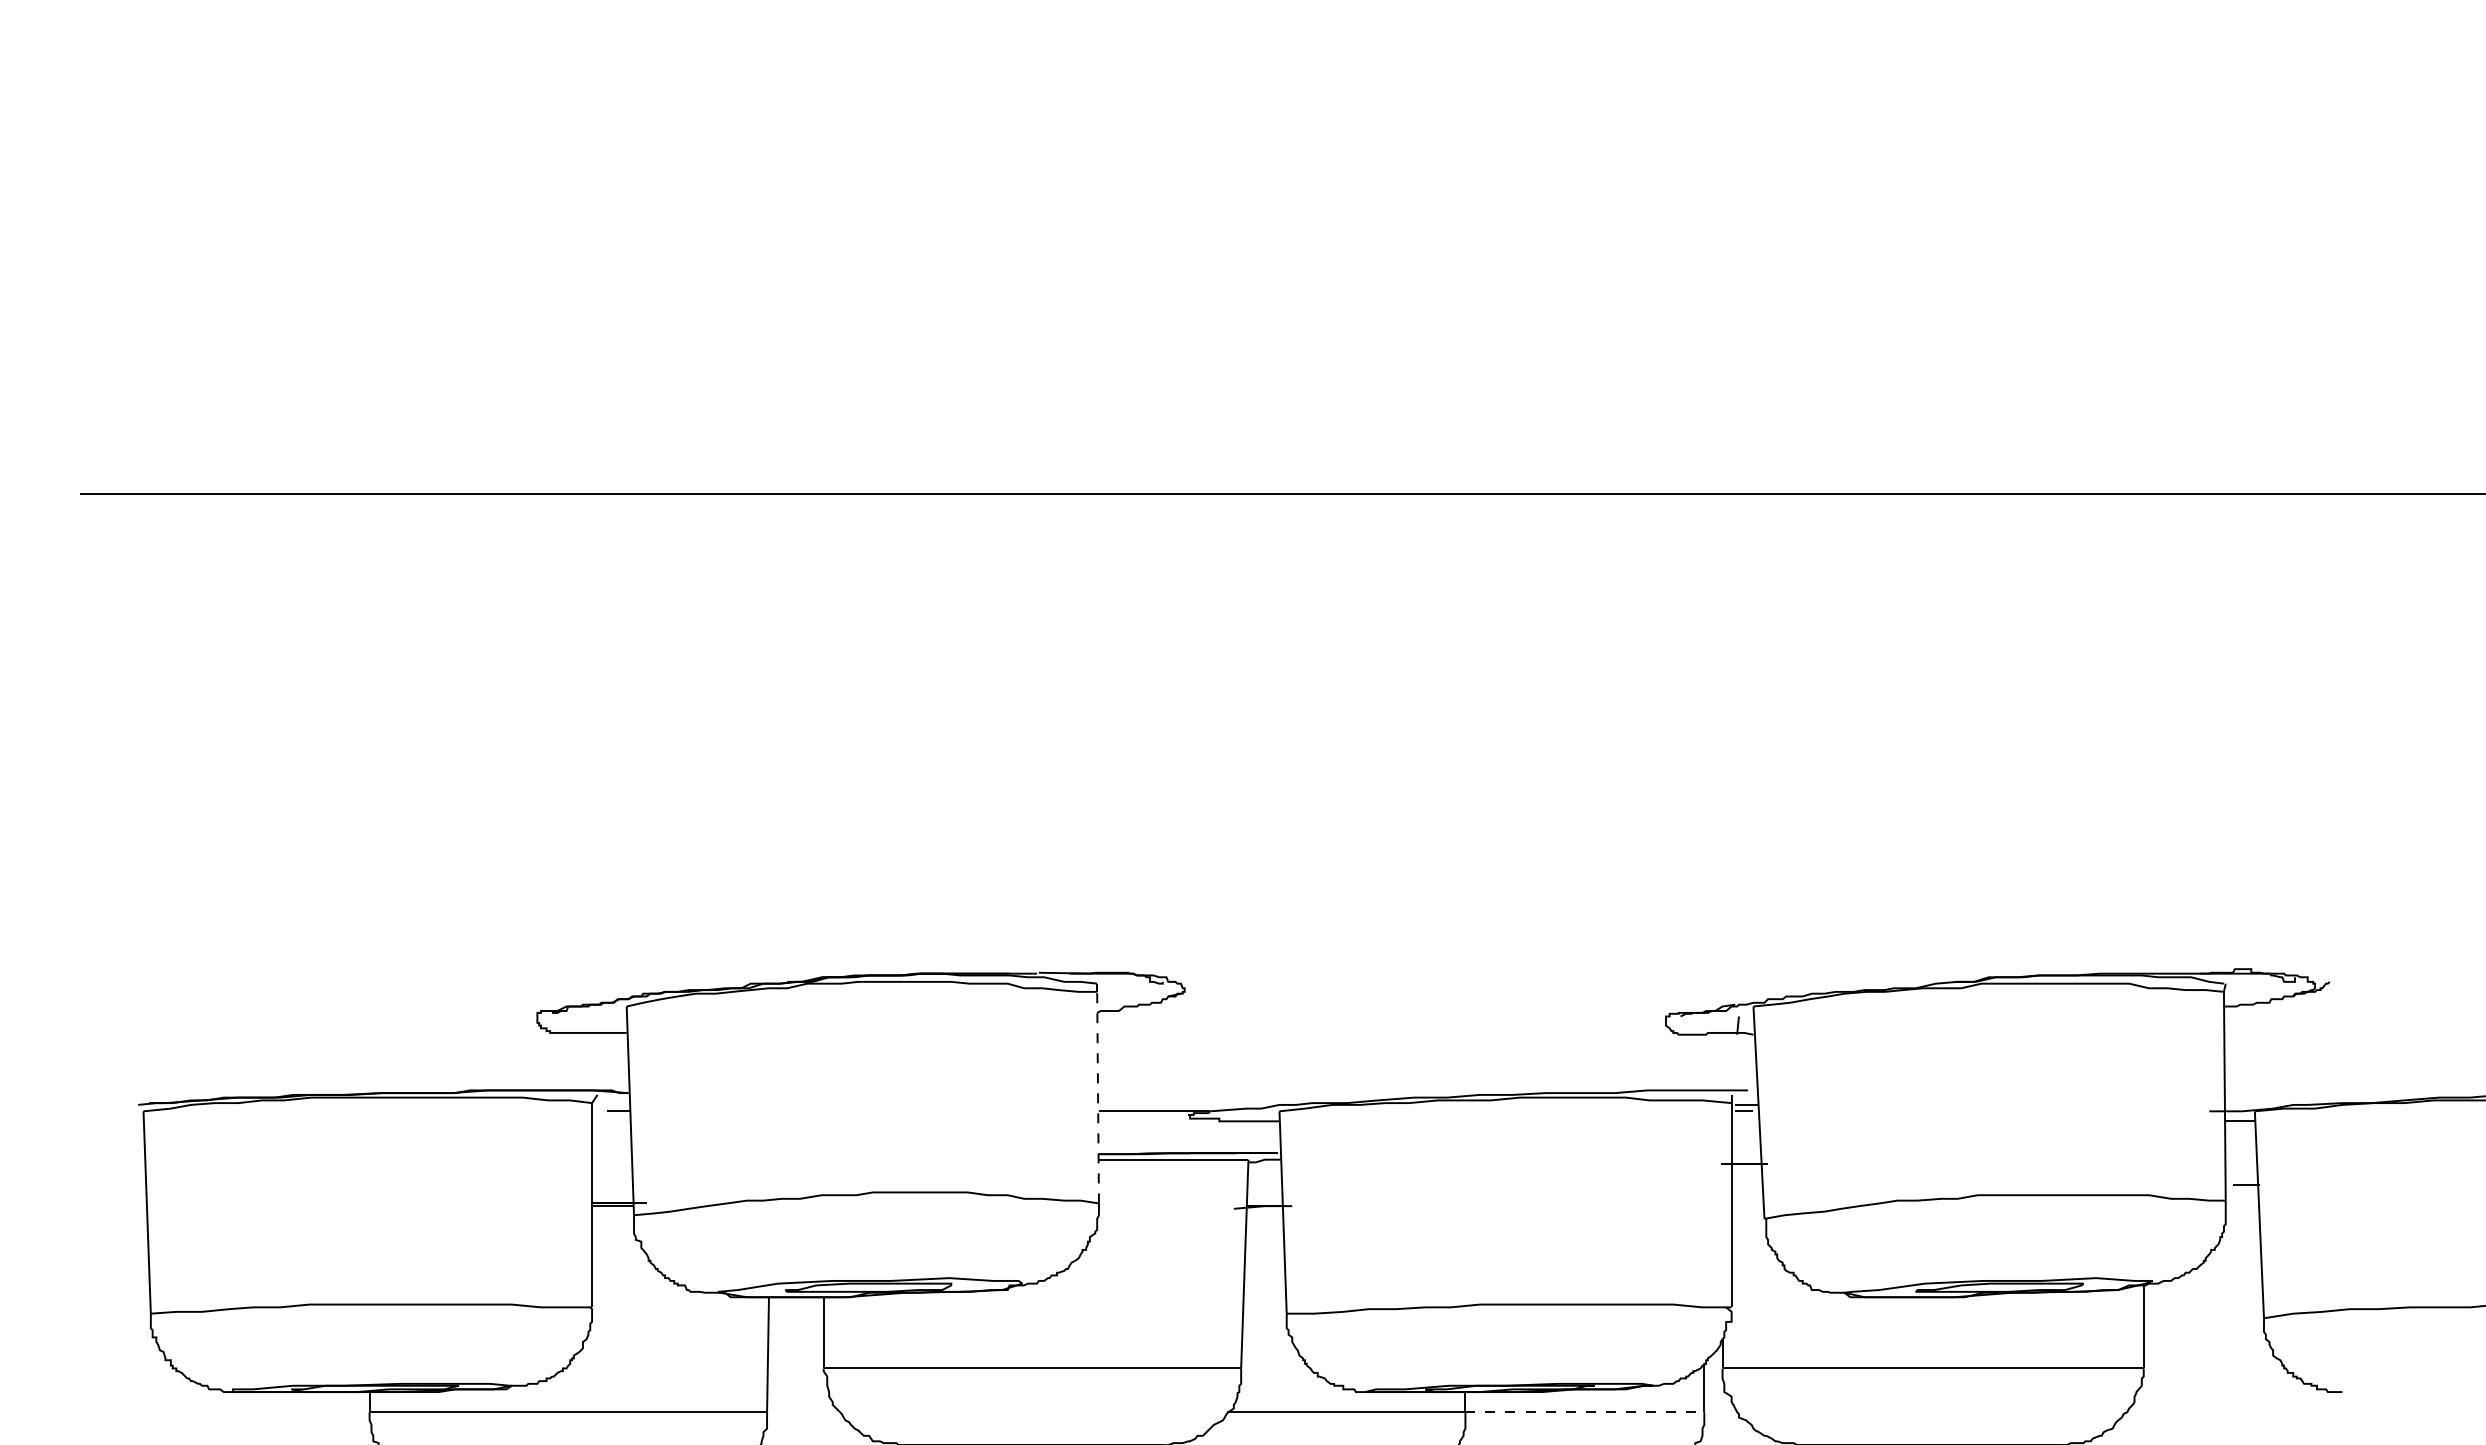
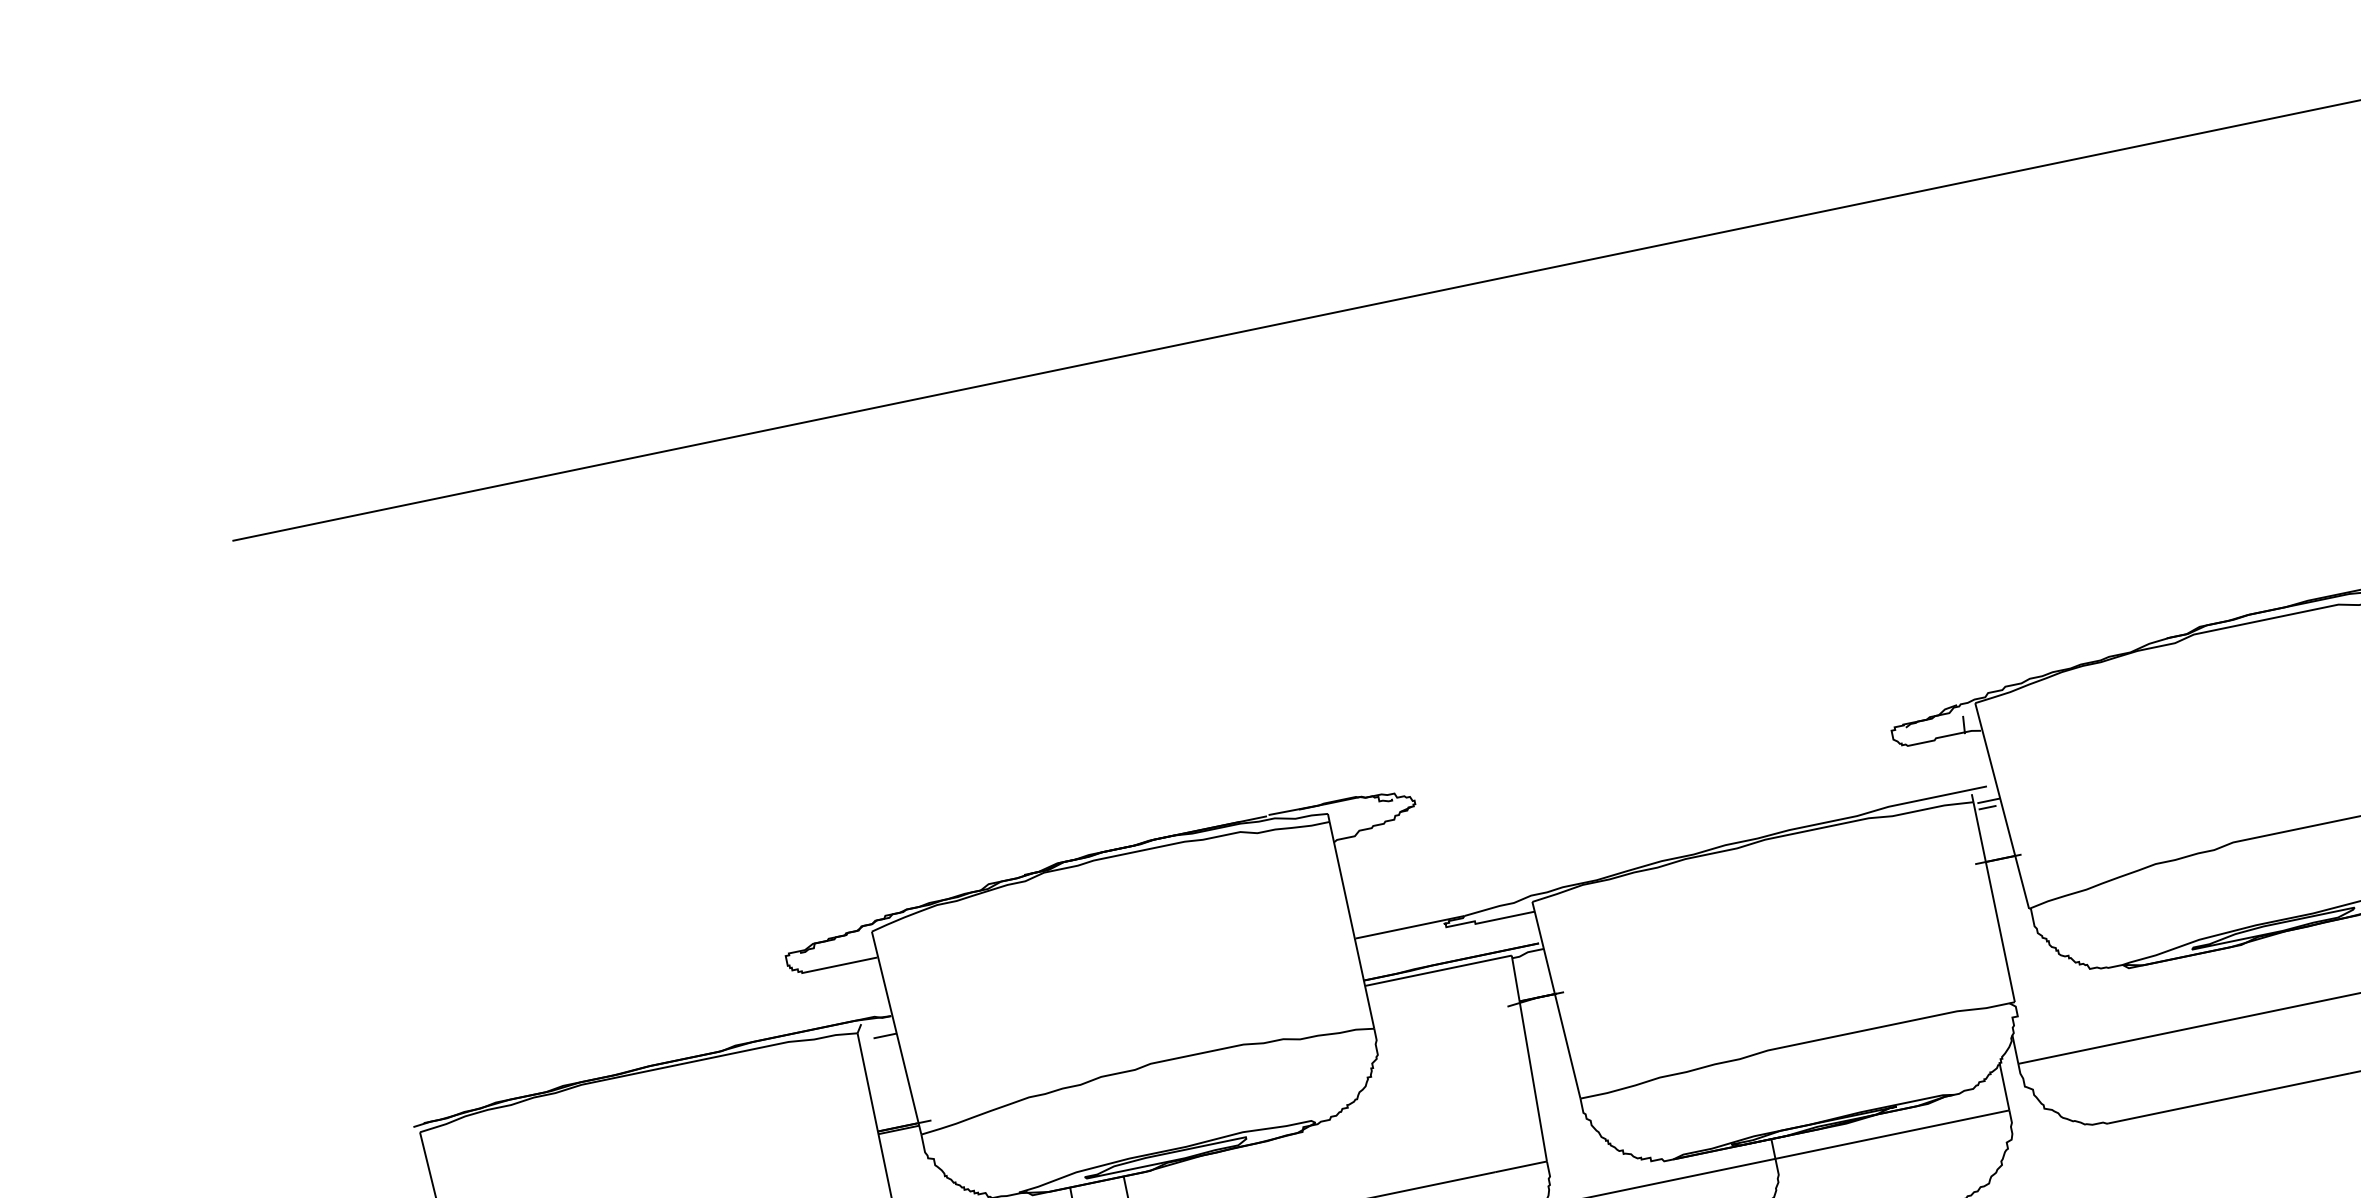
line: (1098, 1097) -> (1352, 925), dashed -> solid
line: (1585, 1412) -> (1893, 1134), dashed -> solid

